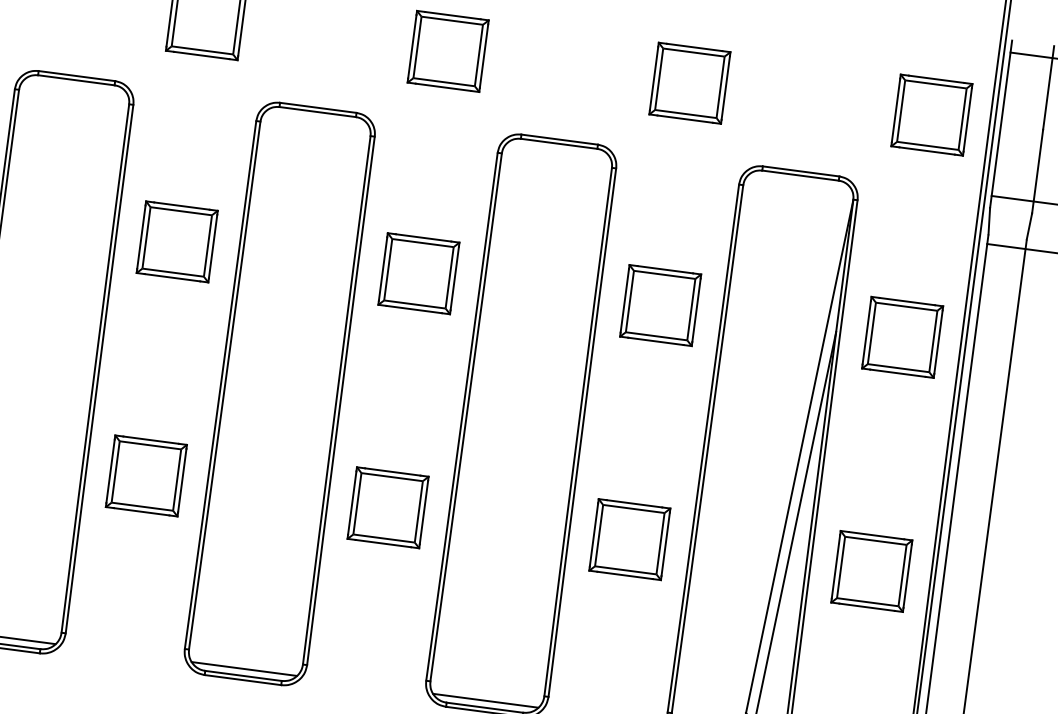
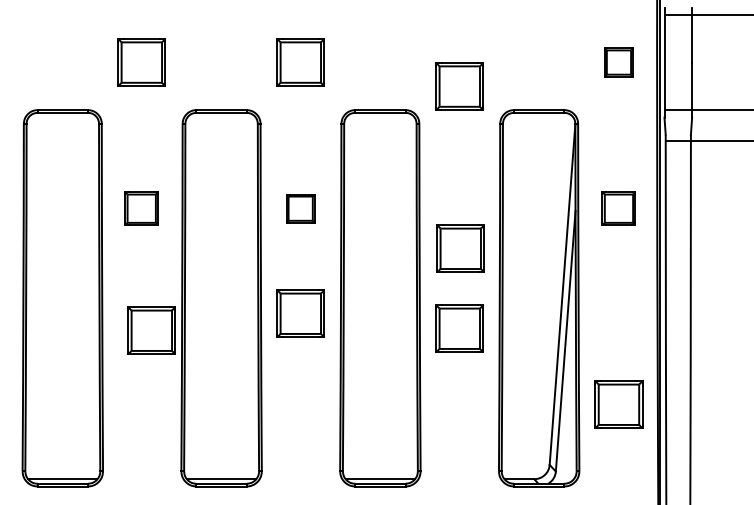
part: (689, 83) -> (459, 86), moved
part: (931, 114) -> (618, 62), size x0.6
part: (176, 241) -> (141, 208), size x0.7
part: (418, 273) -> (300, 208), size x0.6
part: (660, 305) -> (460, 248), moved
part: (901, 336) -> (618, 208), size x0.7
part: (145, 475) -> (151, 330), moved
part: (387, 507) -> (300, 313), moved
part: (629, 539) -> (459, 328), moved
part: (871, 571) -> (618, 404), moved

